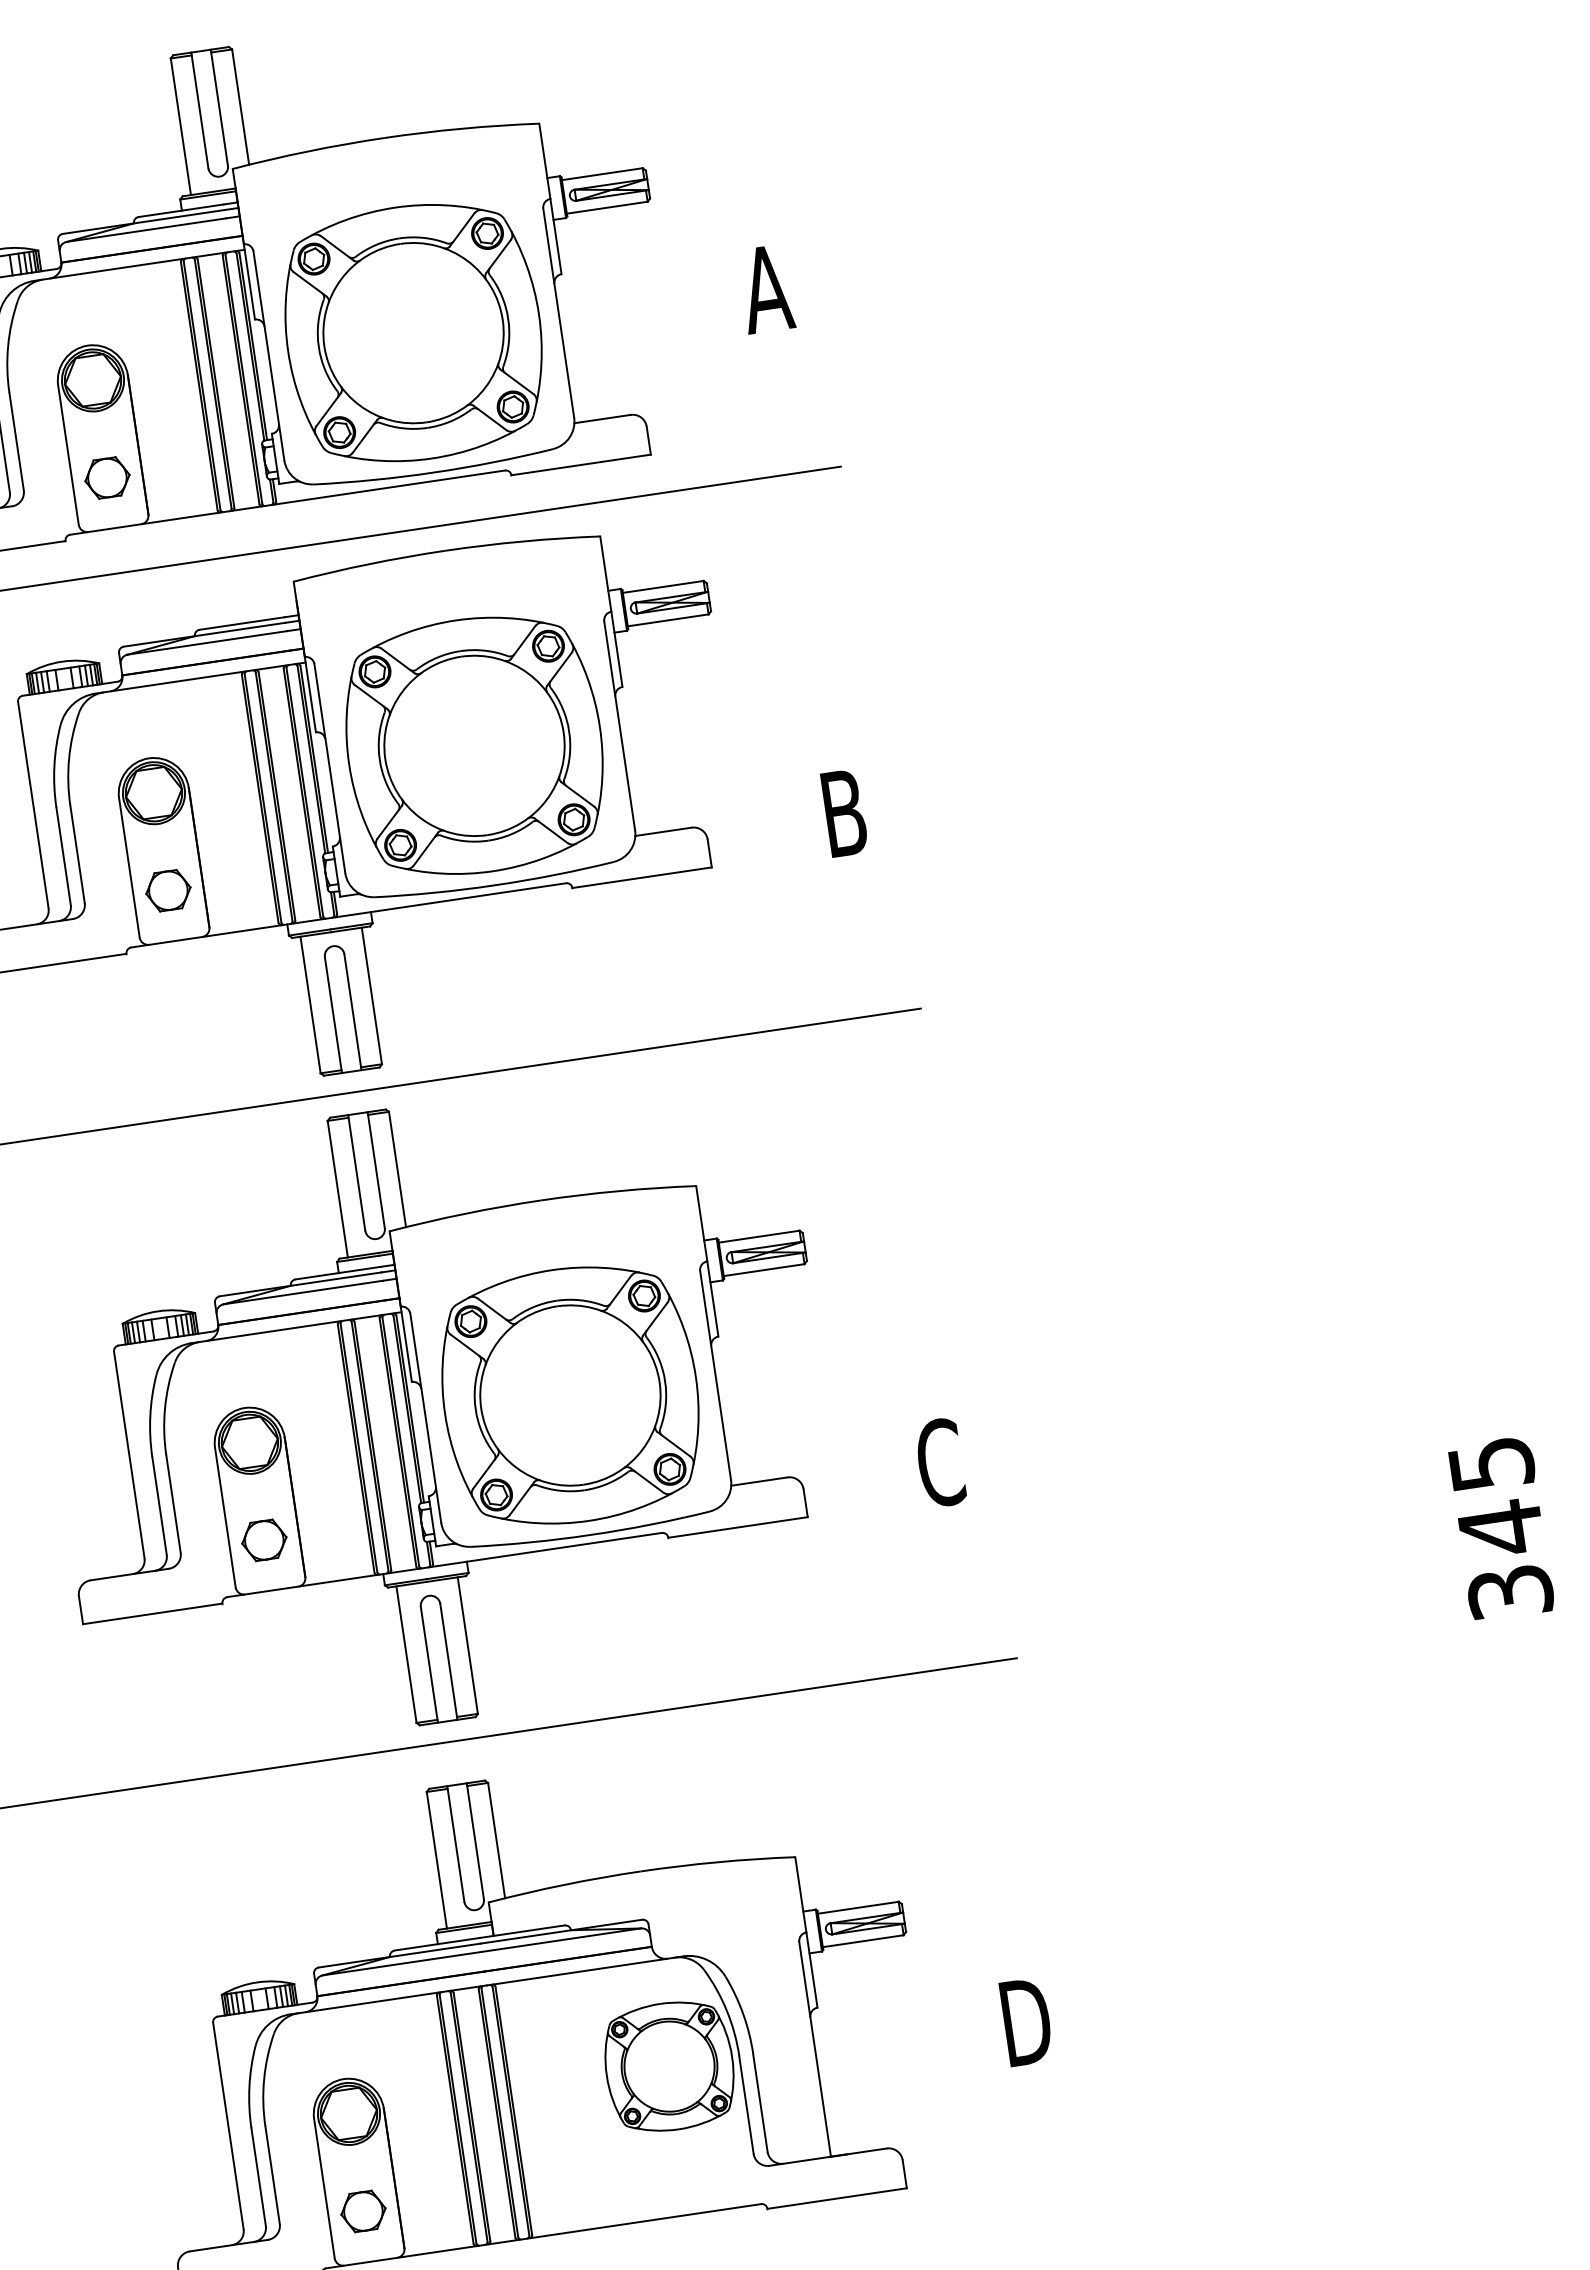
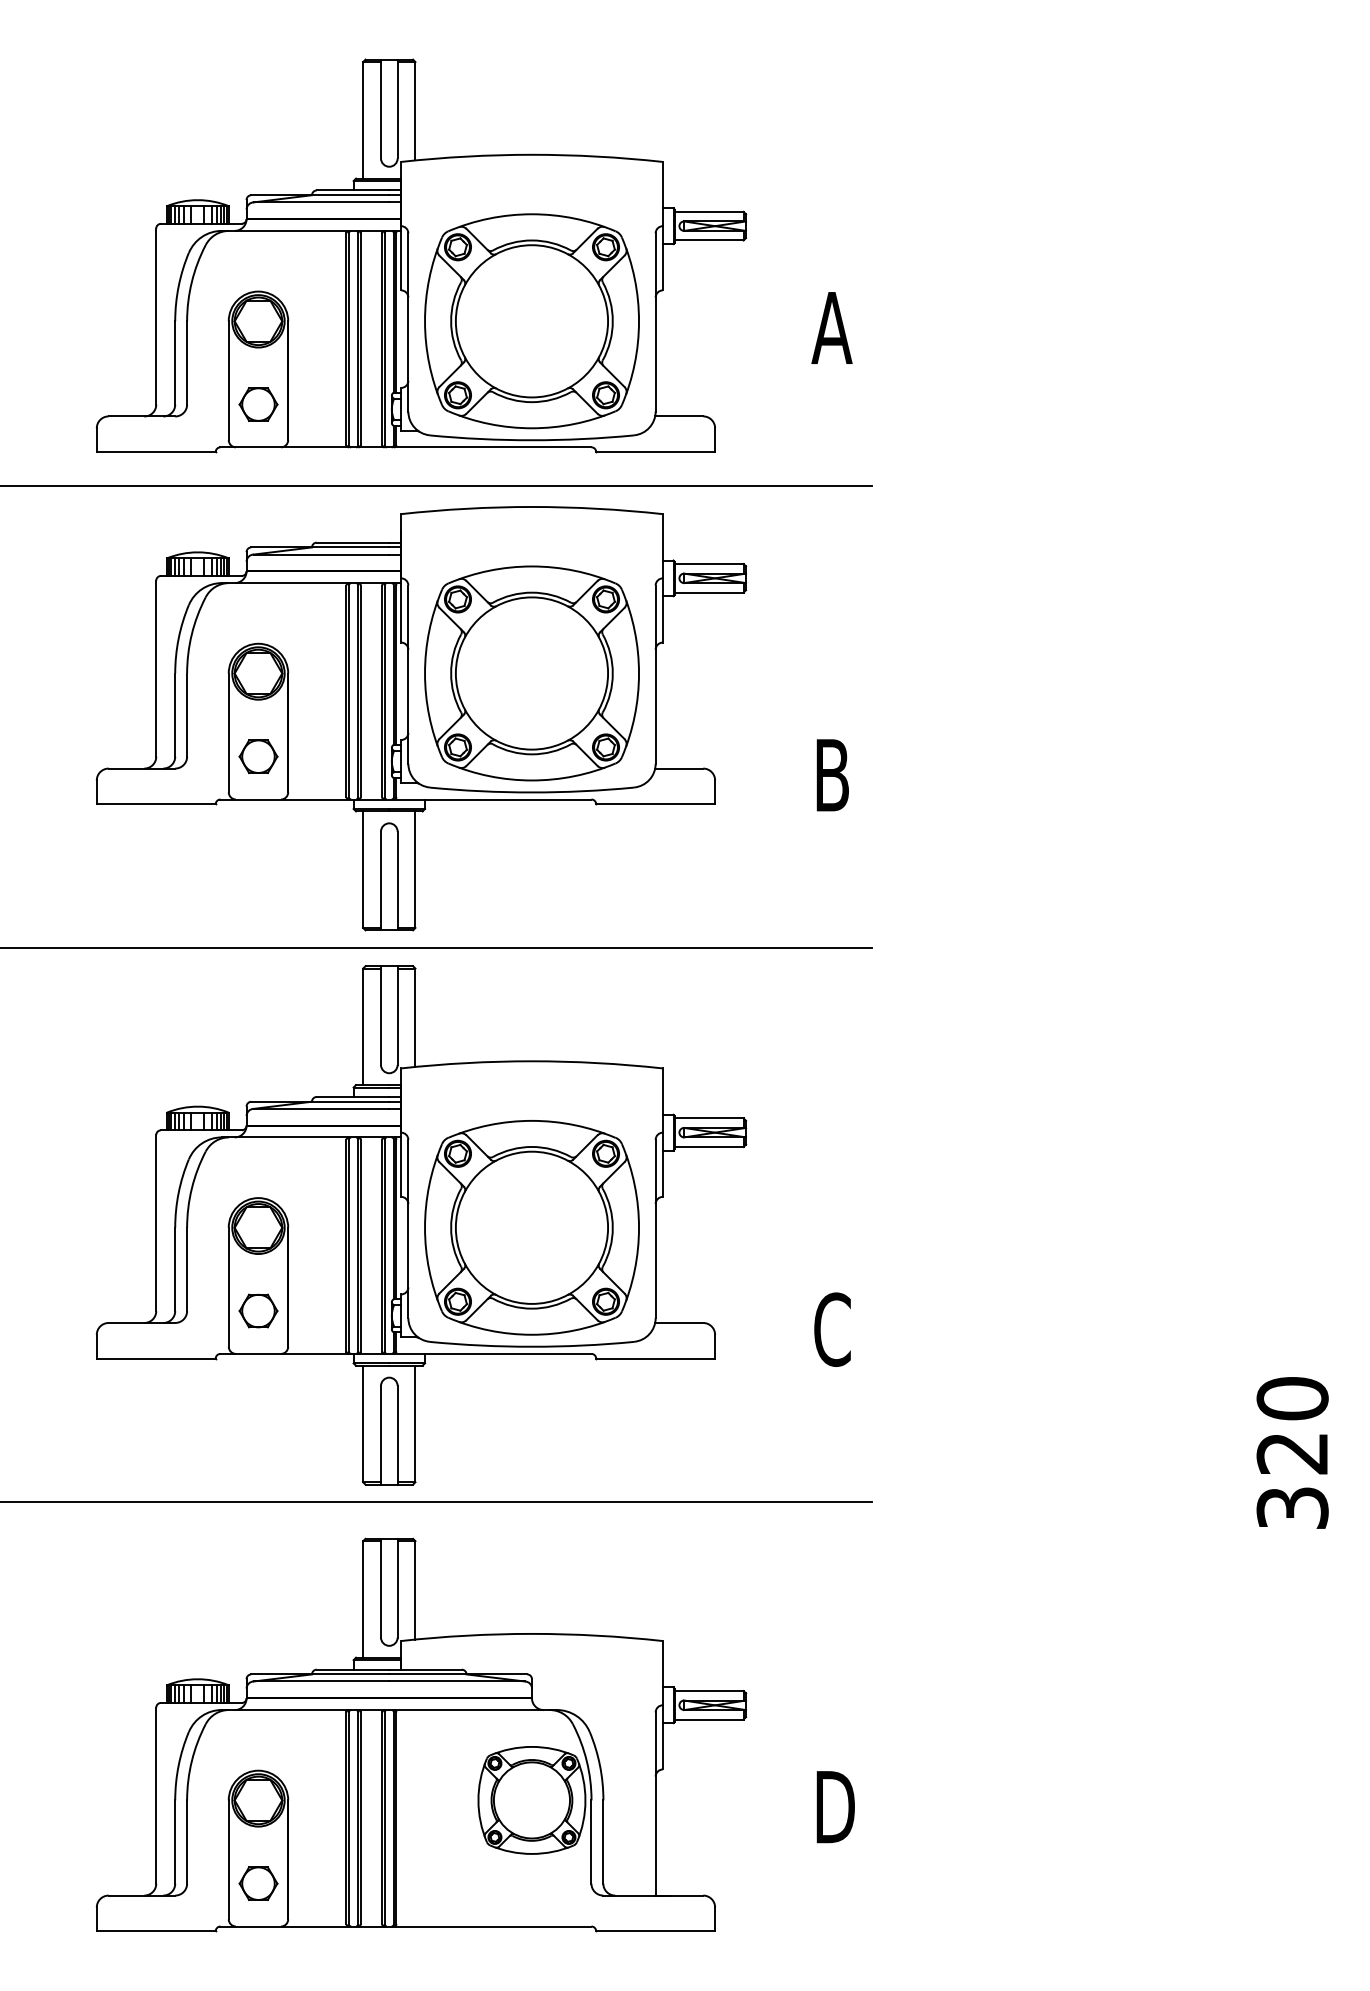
text: (1496, 1496) -> (1292, 1426), 345 -> 320

